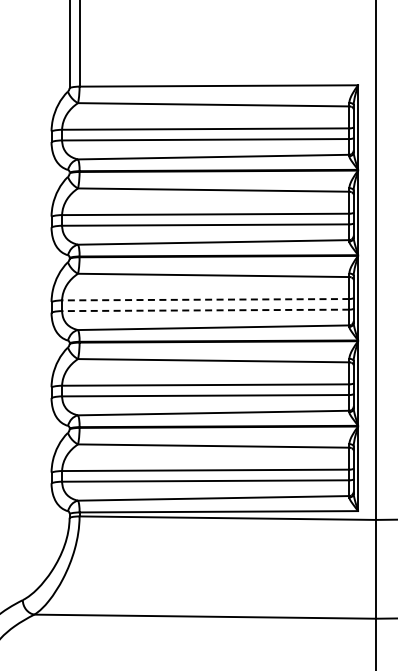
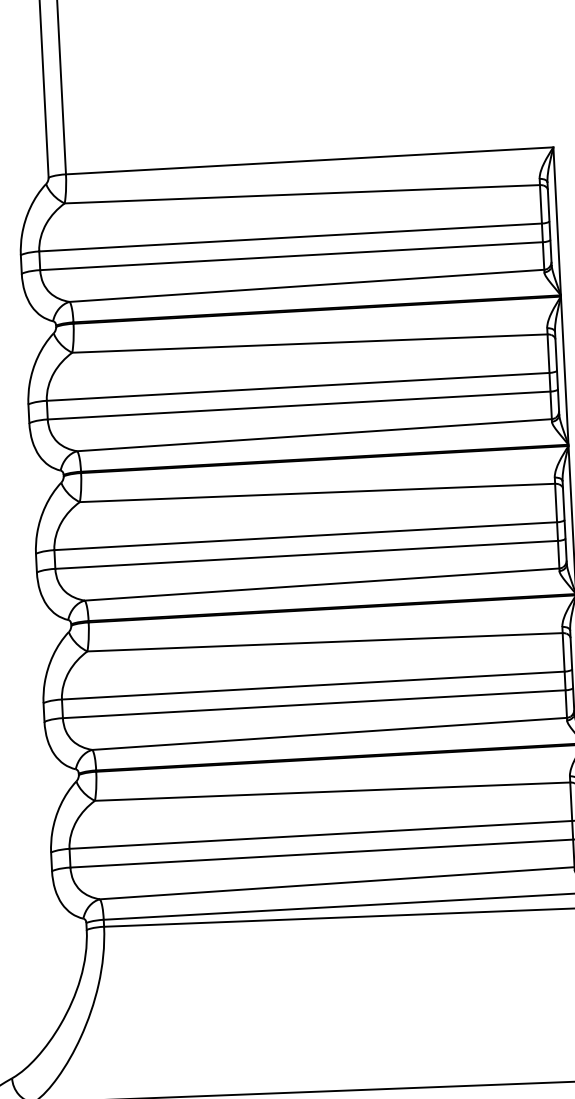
line: (205, 299) -> (305, 535), dashed -> solid
line: (205, 310) -> (306, 555), dashed -> solid

